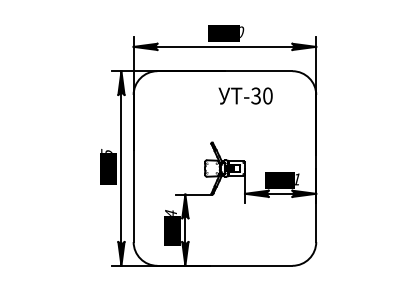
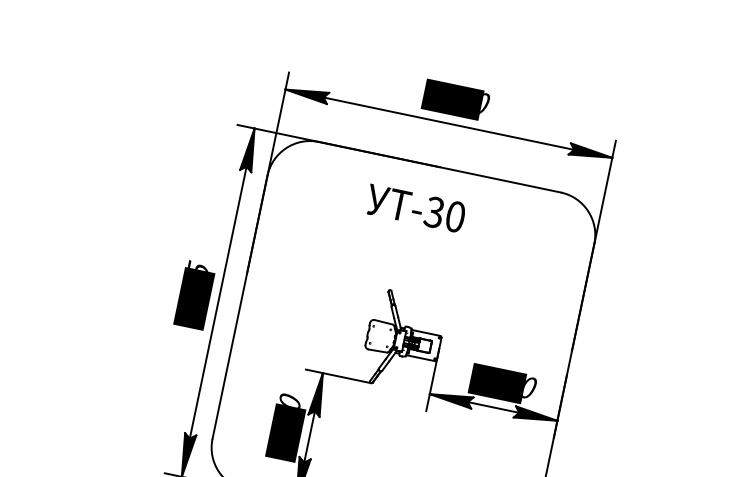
text: (245, 95) -> (415, 207), moved
text: (297, 179) -> (529, 388), 2021 -> 1500
text: (171, 212) -> (291, 400), 1584 -> 1500

